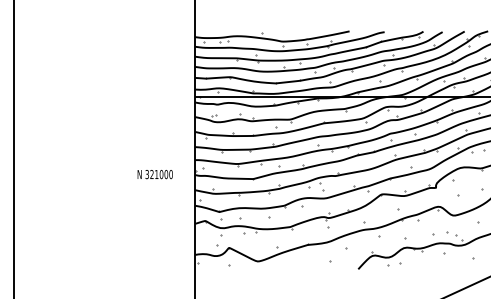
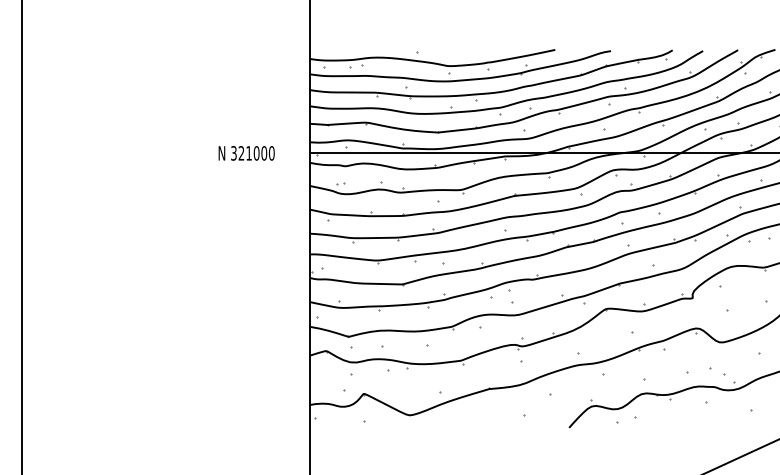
text: (154, 174) -> (245, 153), moved

